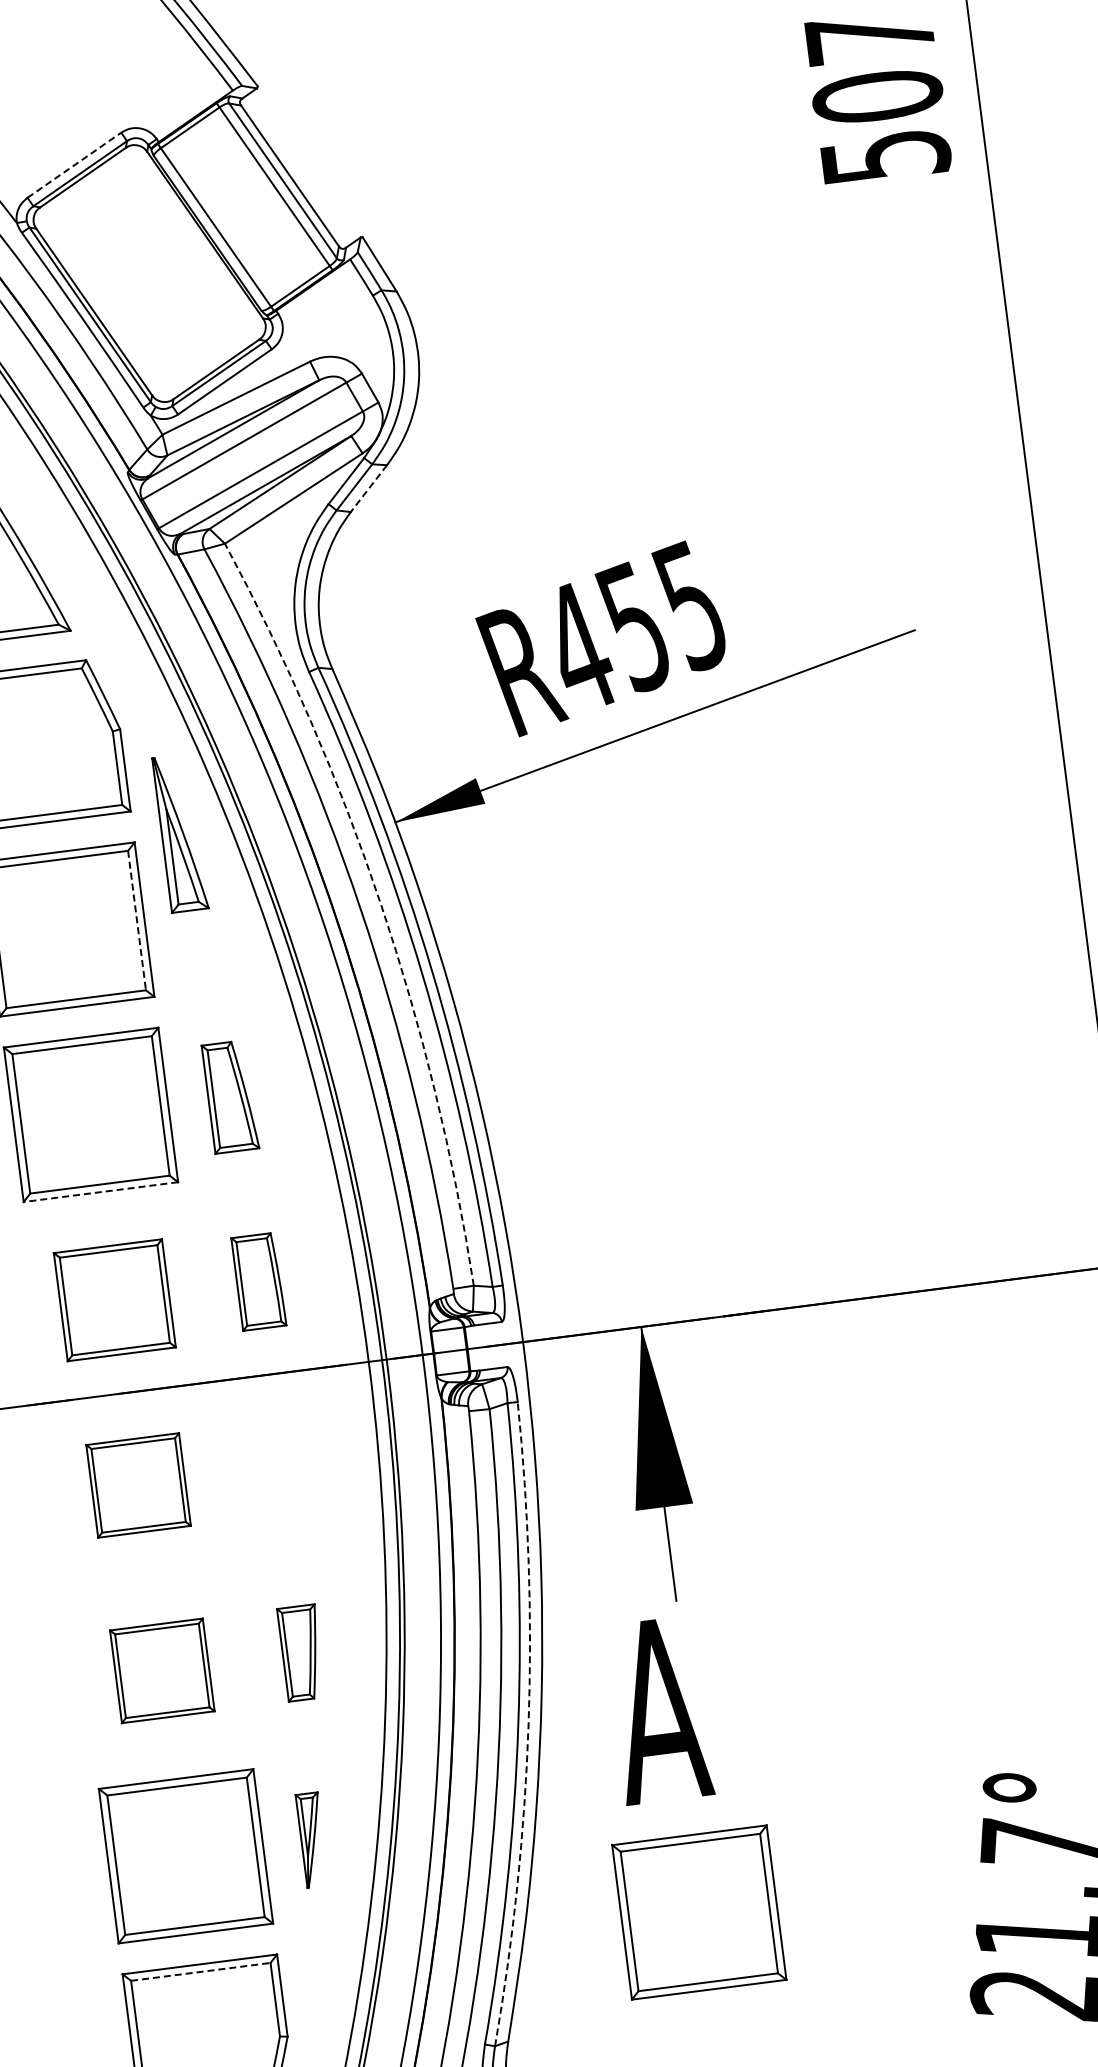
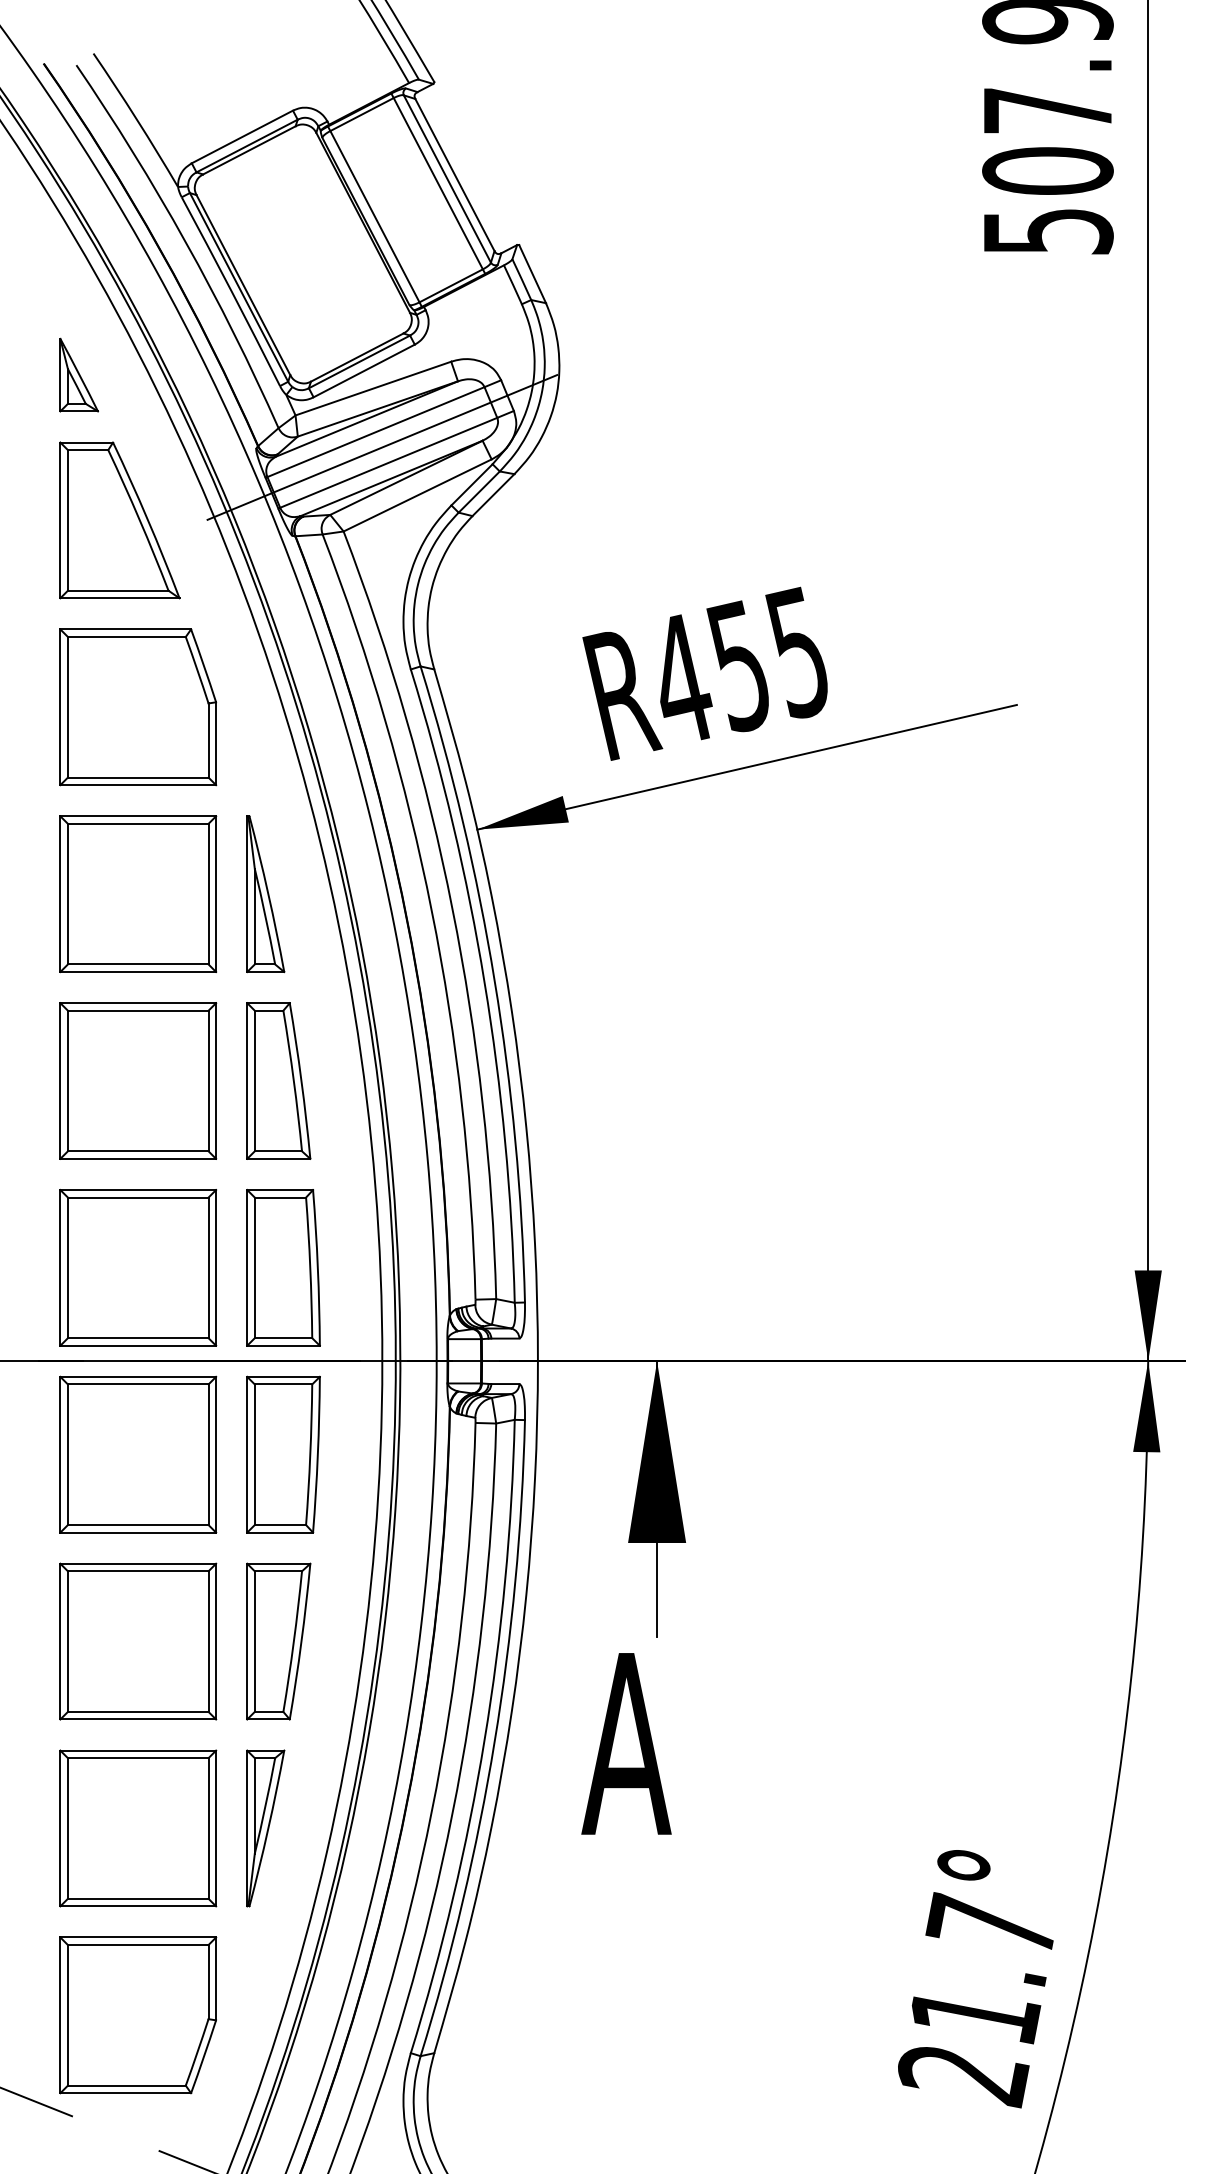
line: (74, 164) -> (242, 136), dashed -> solid
line: (252, 455) -> (382, 447), added
line: (369, 488) -> (493, 495), dashed -> solid
part: (180, 833) -> (265, 894), moved
arc: (380, 903) -> (452, 908), dashed -> solid
line: (137, 920) -> (208, 894), dashed -> solid
part: (230, 1096) -> (278, 1080), size x1.43
line: (101, 1191) -> (138, 1158), dashed -> solid
part: (258, 1281) -> (283, 1267), size x1.67
part: (114, 1299) -> (138, 1267), size x1.43
part: (282, 1466) -> (283, 1454), added
part: (138, 1485) -> (138, 1454), size x1.67
part: (301, 1653) -> (278, 1641), size x1.67
part: (162, 1670) -> (138, 1641), size x1.67
arc: (528, 1724) -> (494, 1741), dashed -> solid
part: (312, 1840) -> (265, 1828), size x1.67
part: (699, 1912) -> (640, 1949), removed
line: (201, 1972) -> (138, 1945), dashed -> solid

